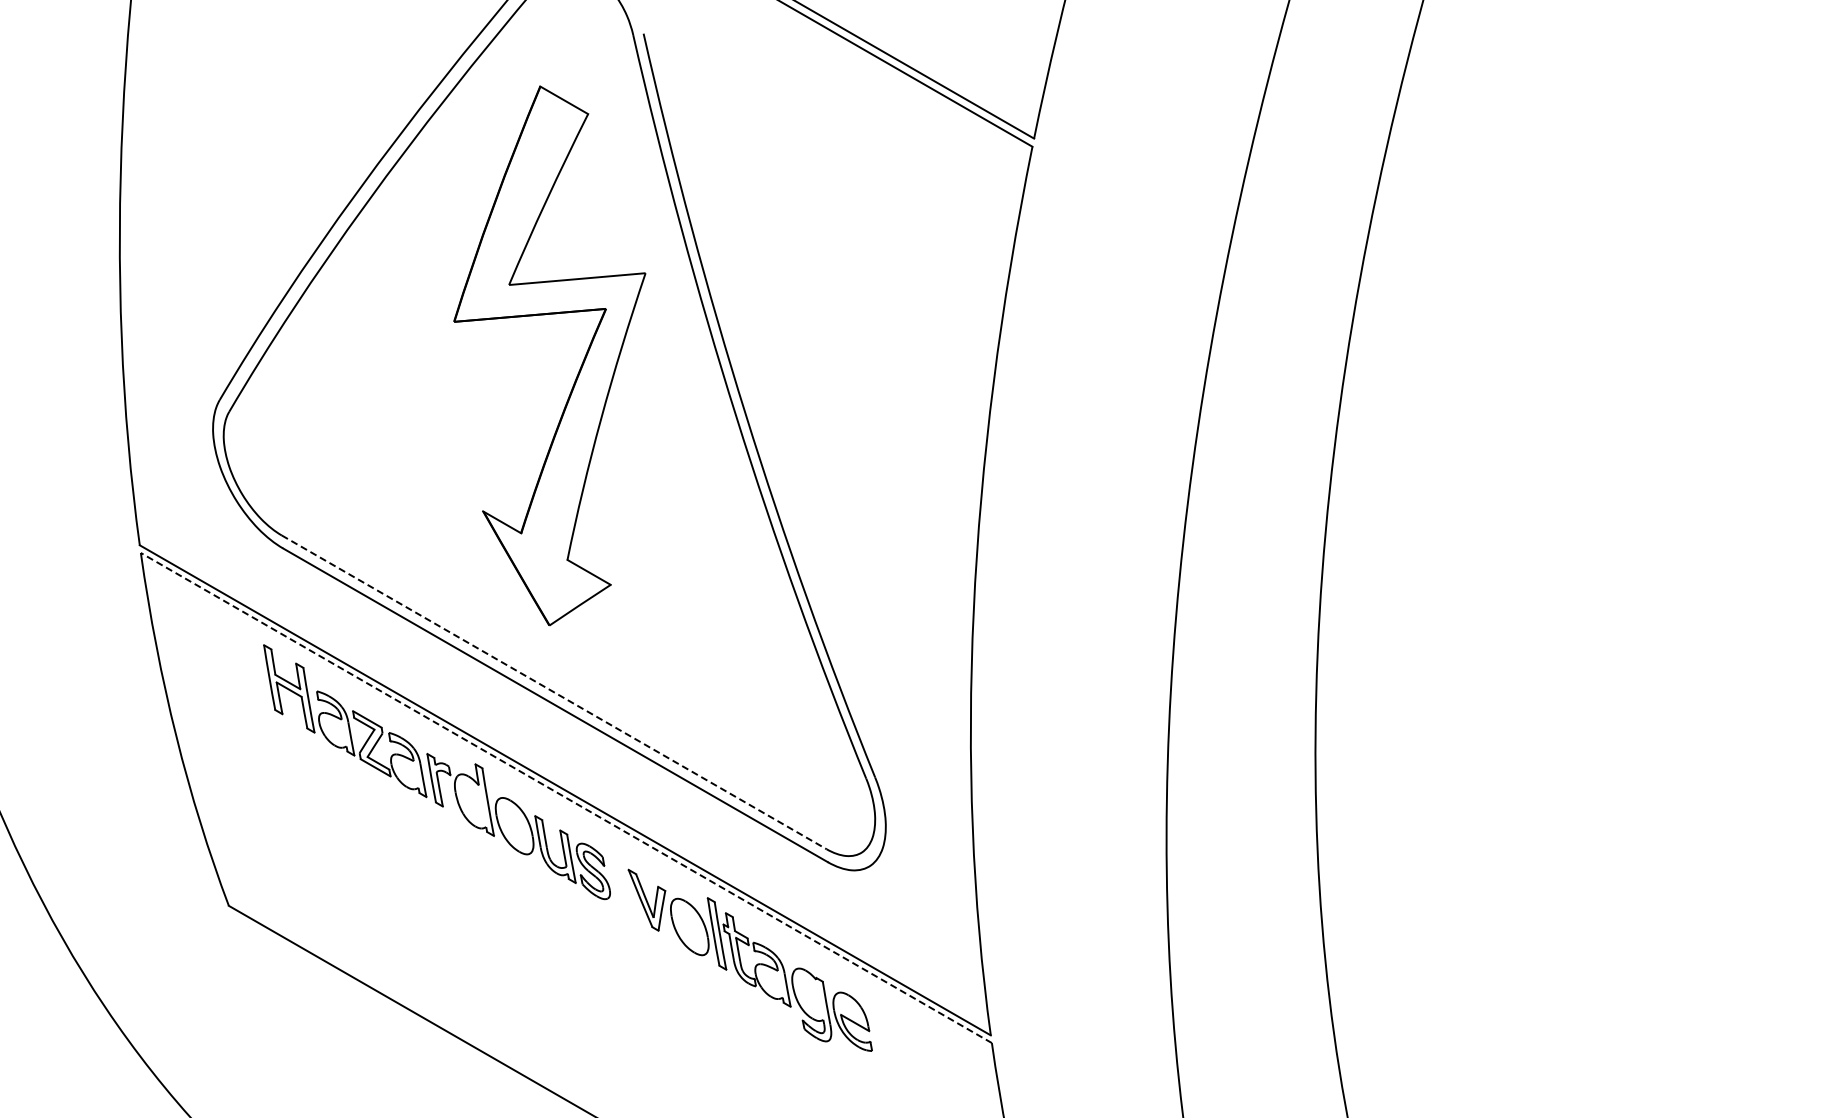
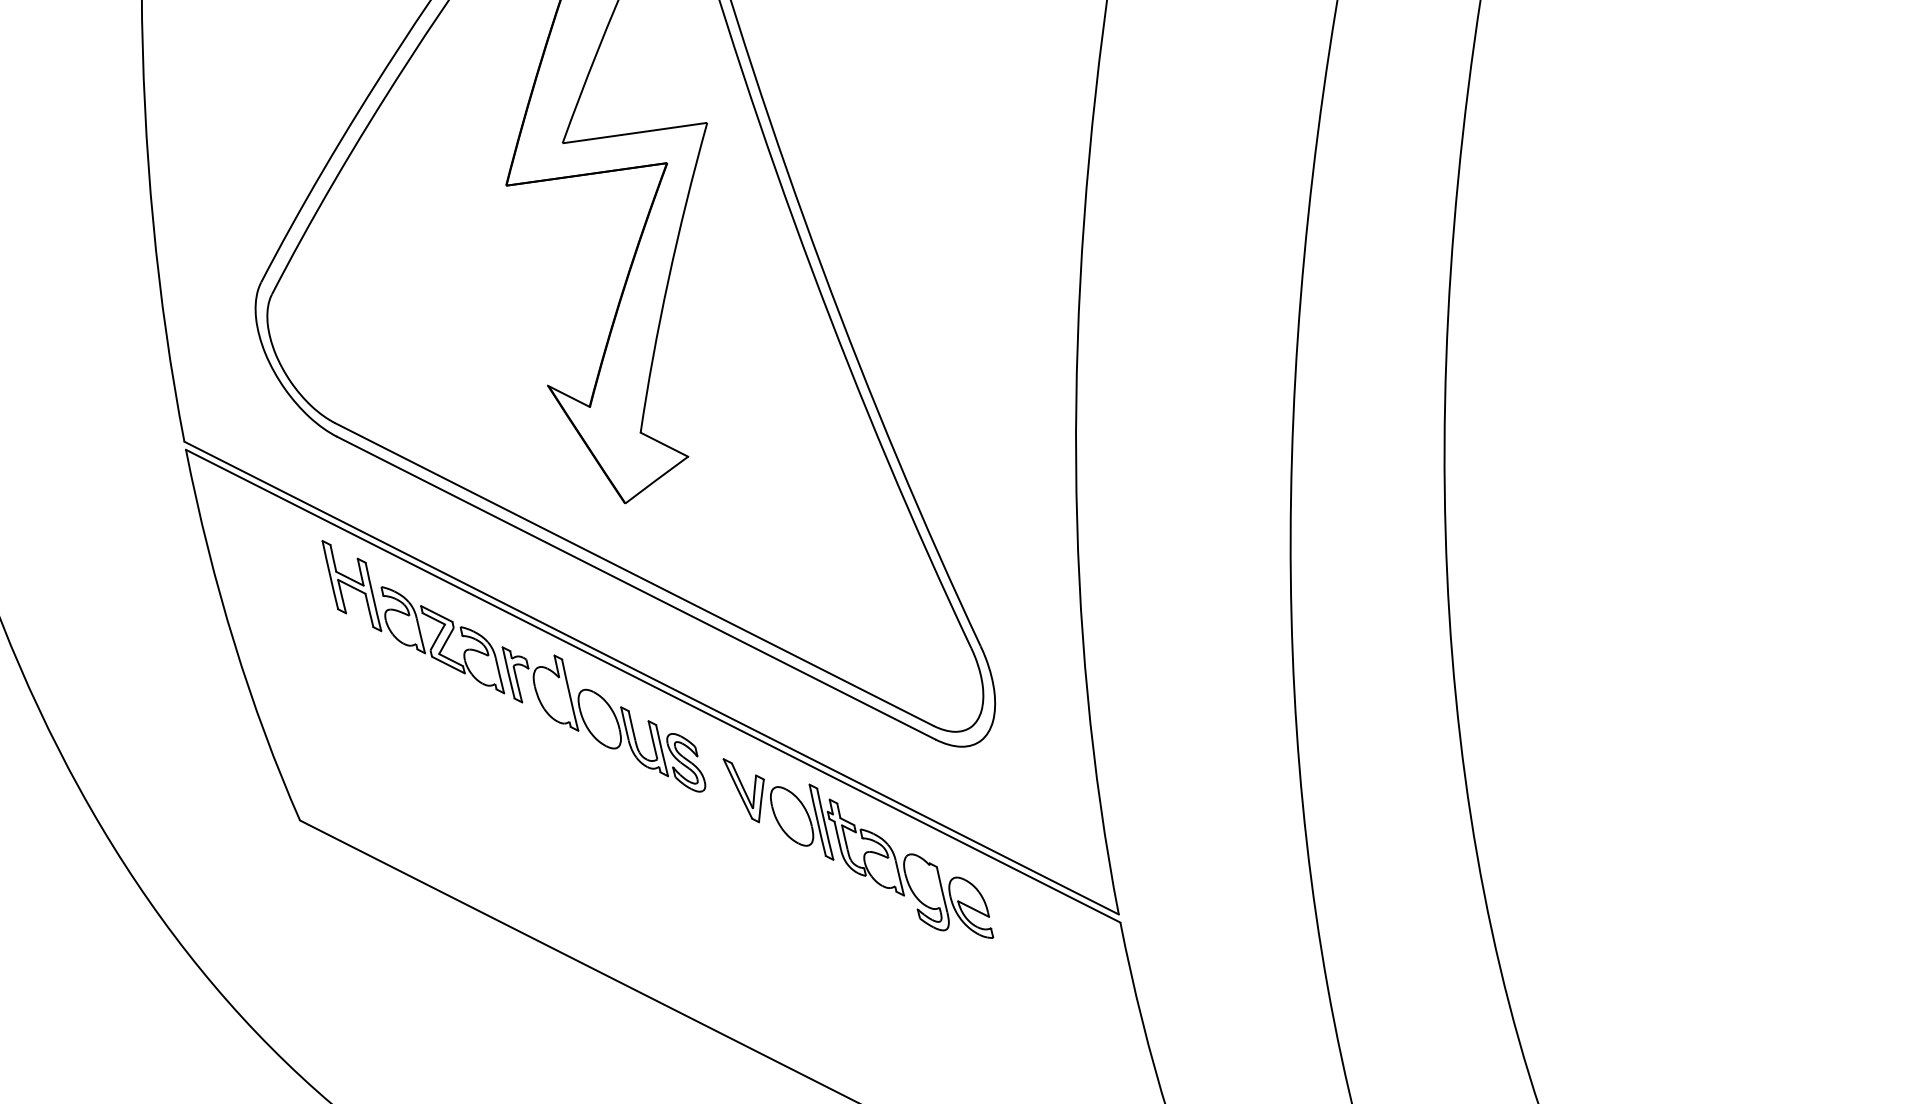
line: (554, 692) -> (634, 574), dashed -> solid
line: (565, 797) -> (652, 685), dashed -> solid

